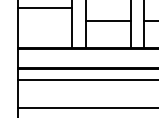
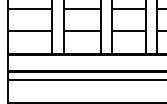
line: (45, 8) -> (30, 31), moved

